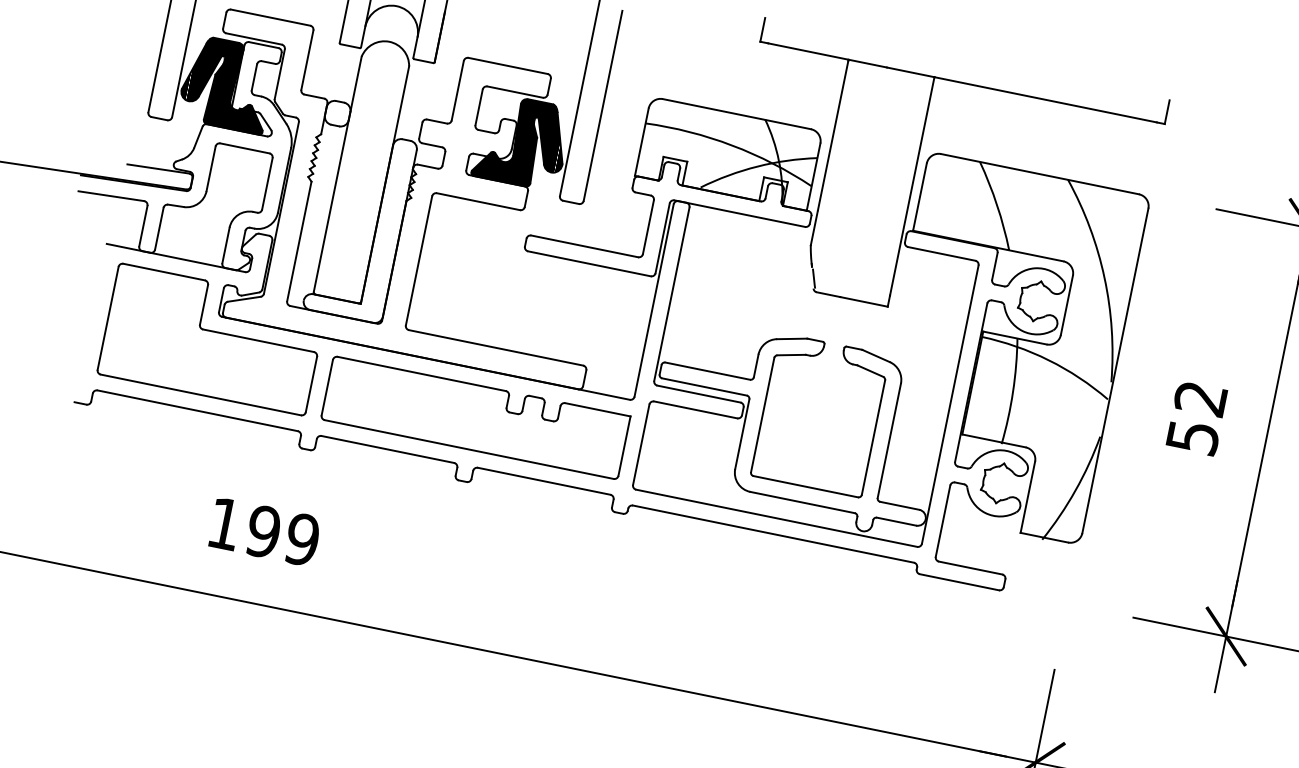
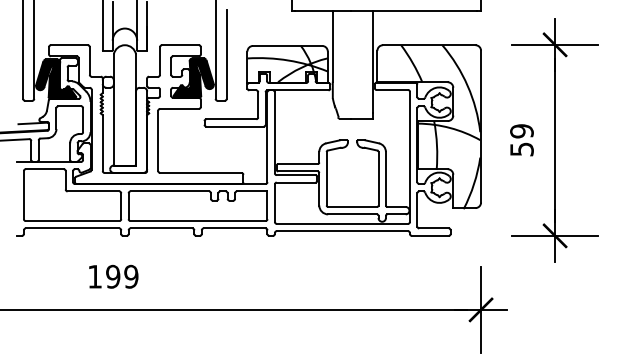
text: (1199, 398) -> (521, 131), 52 -> 59

